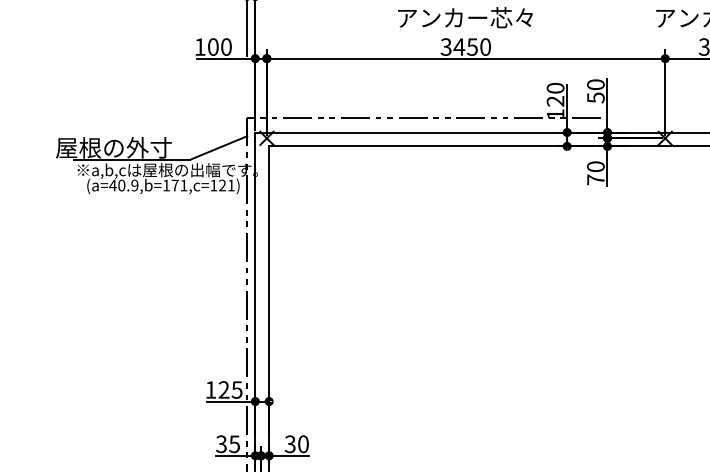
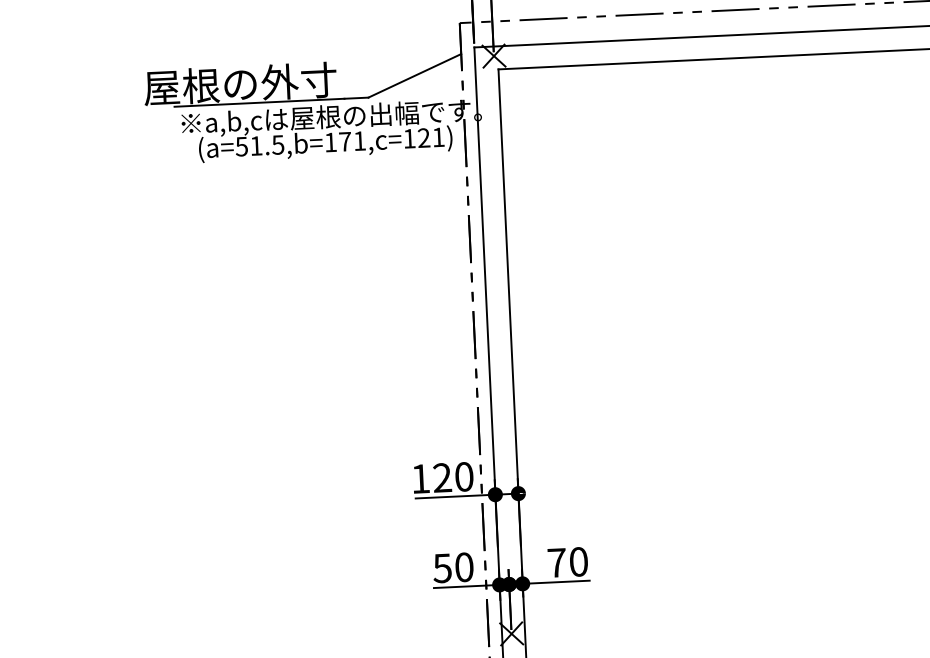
text: (123, 185) -> (259, 145), (a=40.9,b=171,c=121) -> (a=51.5,b=171,c=121)
text: (236, 389) -> (463, 476), 125 -> 120
text: (228, 444) -> (454, 568), 35 -> 50
text: (289, 444) -> (555, 563), 30 -> 70

